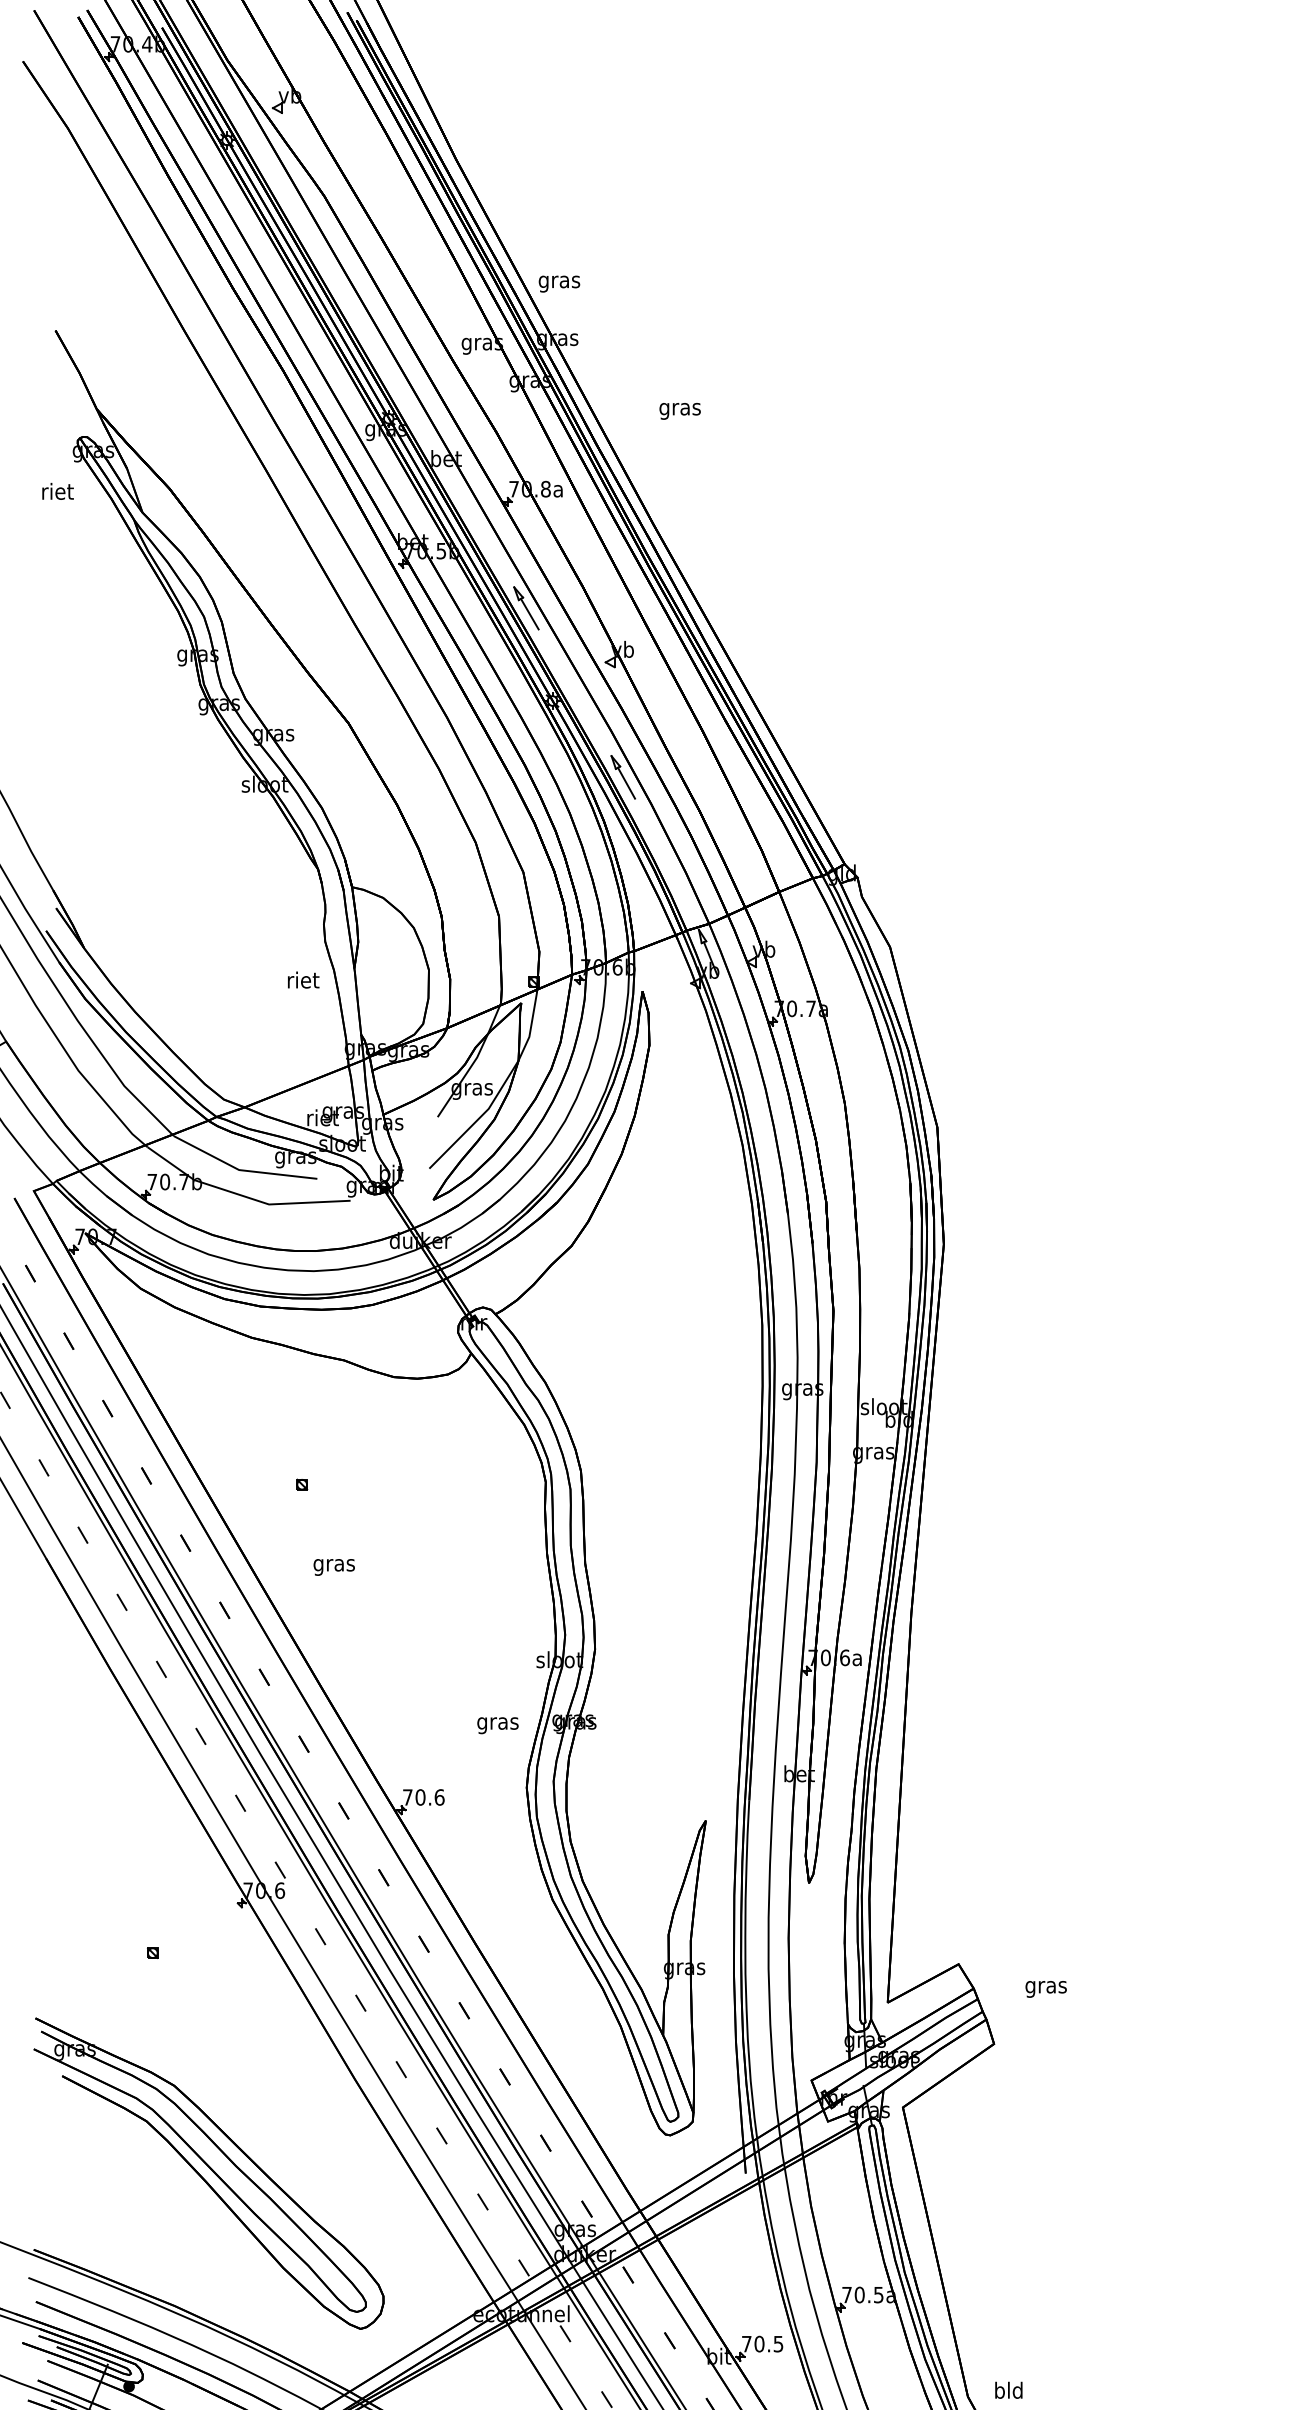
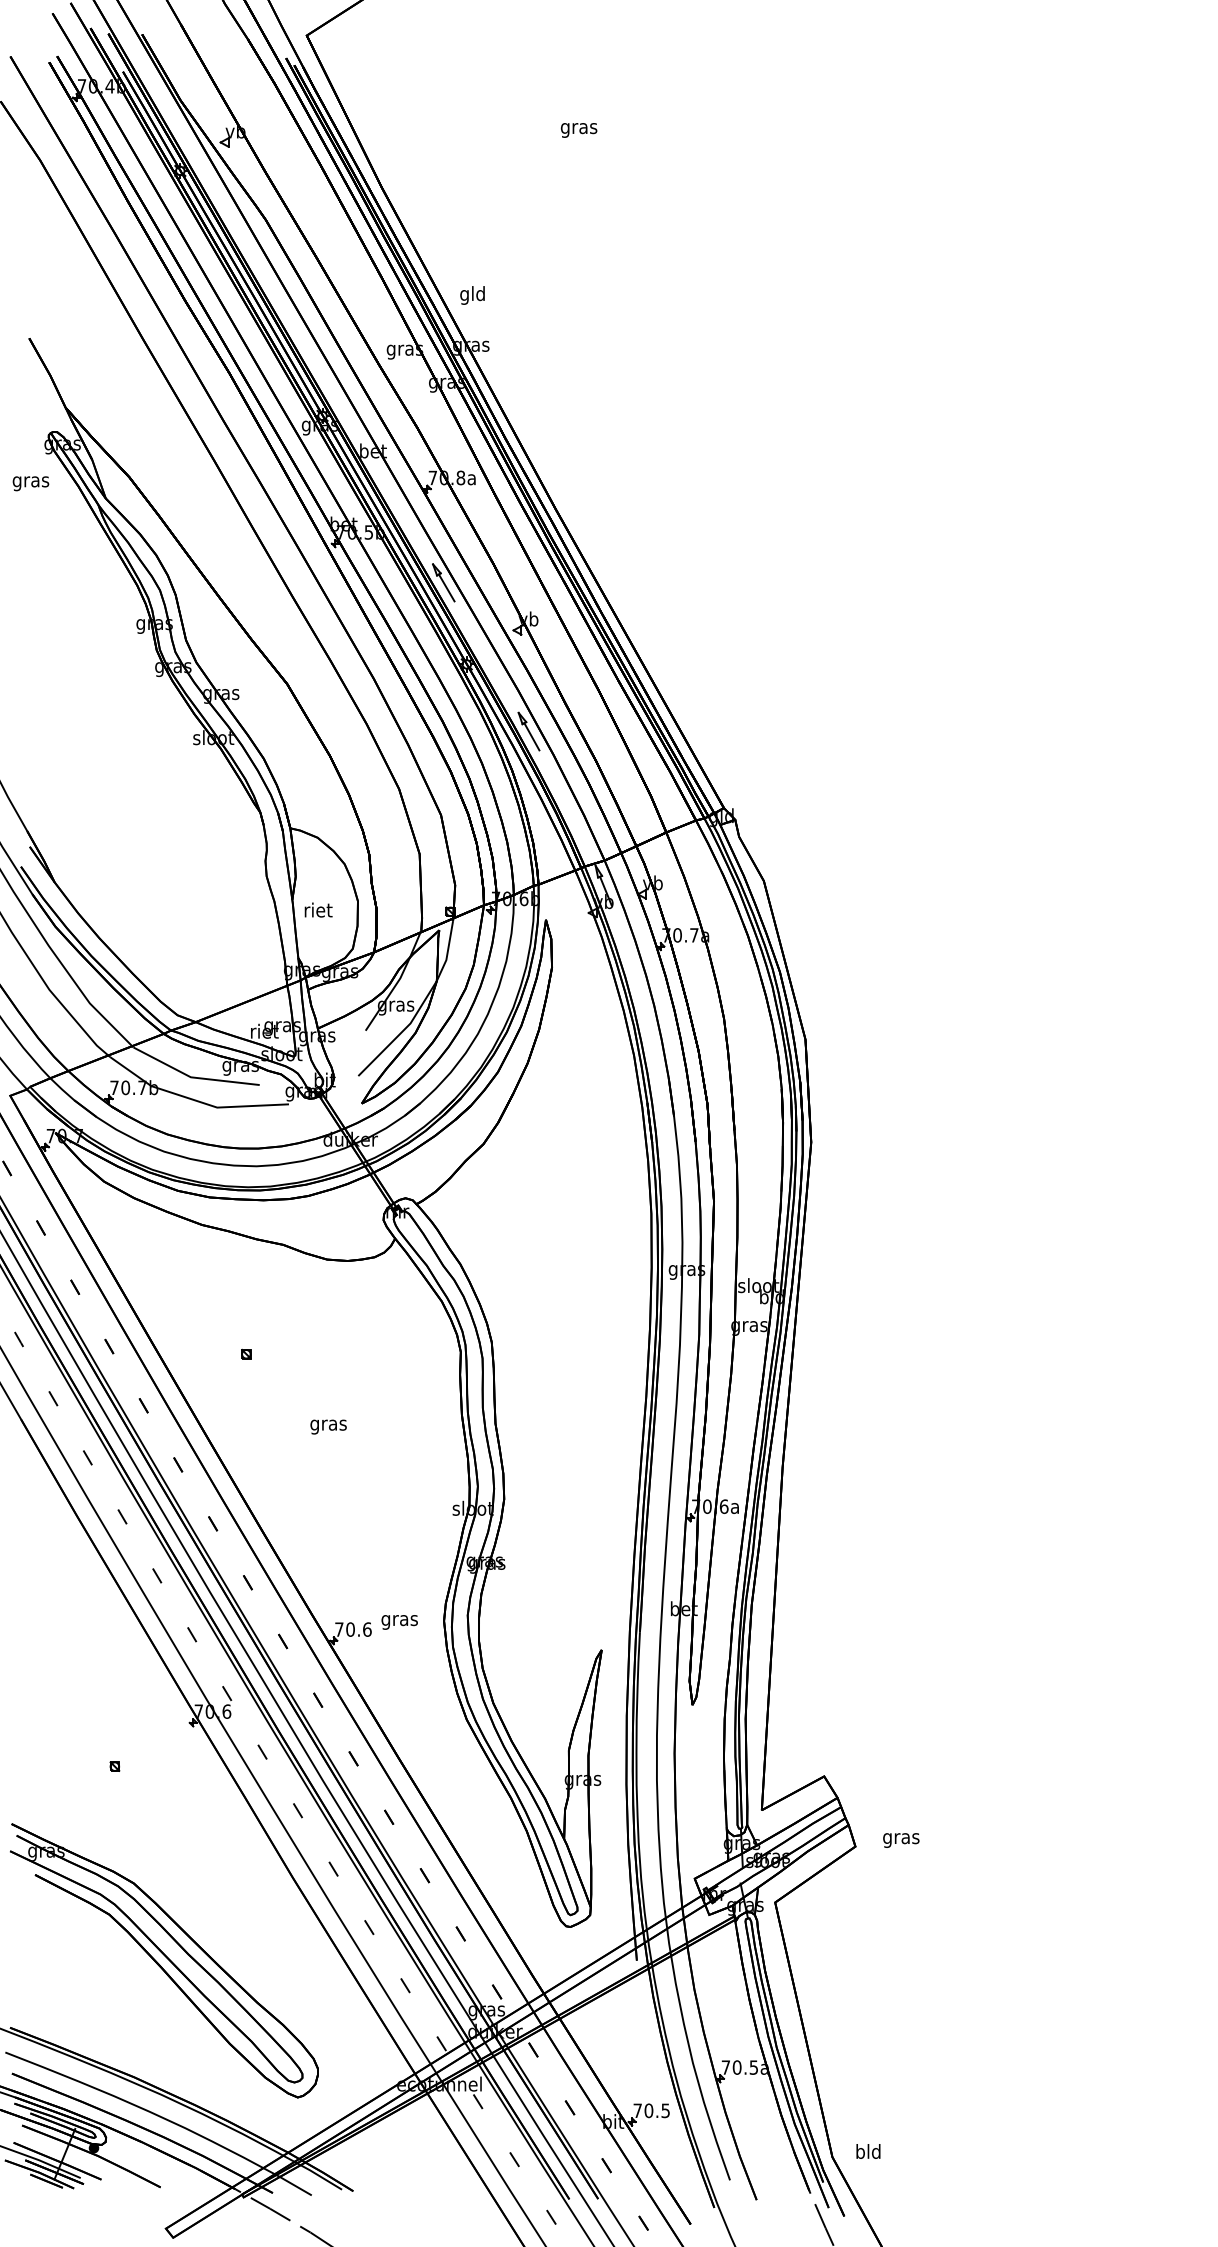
text: (559, 281) -> (472, 295), gras -> gld
text: (680, 411) -> (579, 130), moved
text: (56, 493) -> (30, 481), riet -> gras
text: (303, 979) -> (318, 909), moved
text: (334, 1566) -> (328, 1426), moved
text: (497, 1725) -> (399, 1622), moved
text: (1046, 1989) -> (901, 1840), moved

